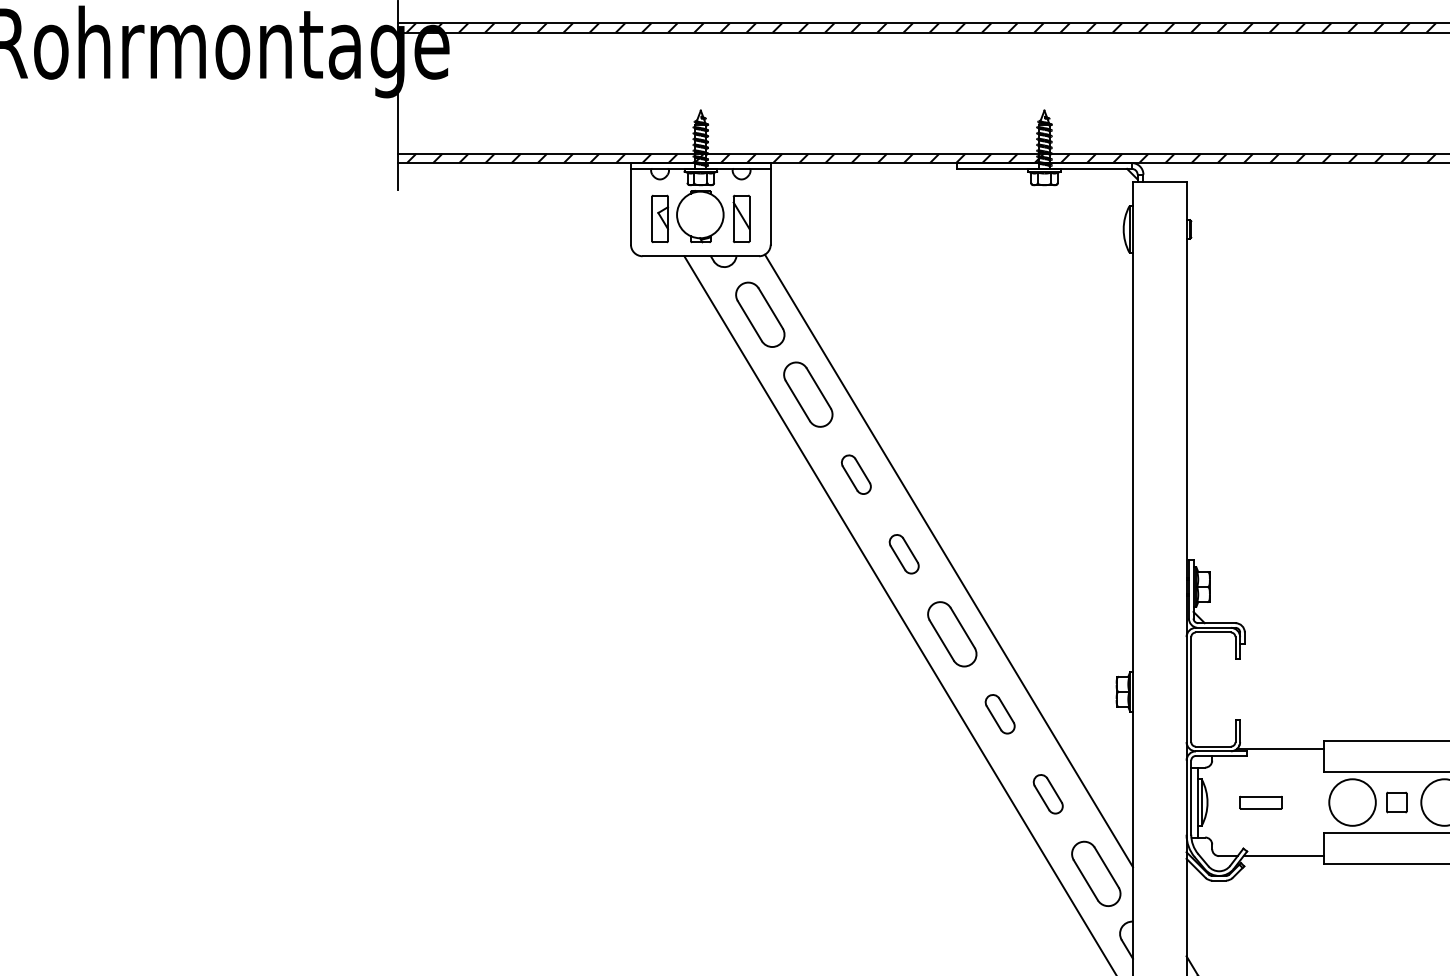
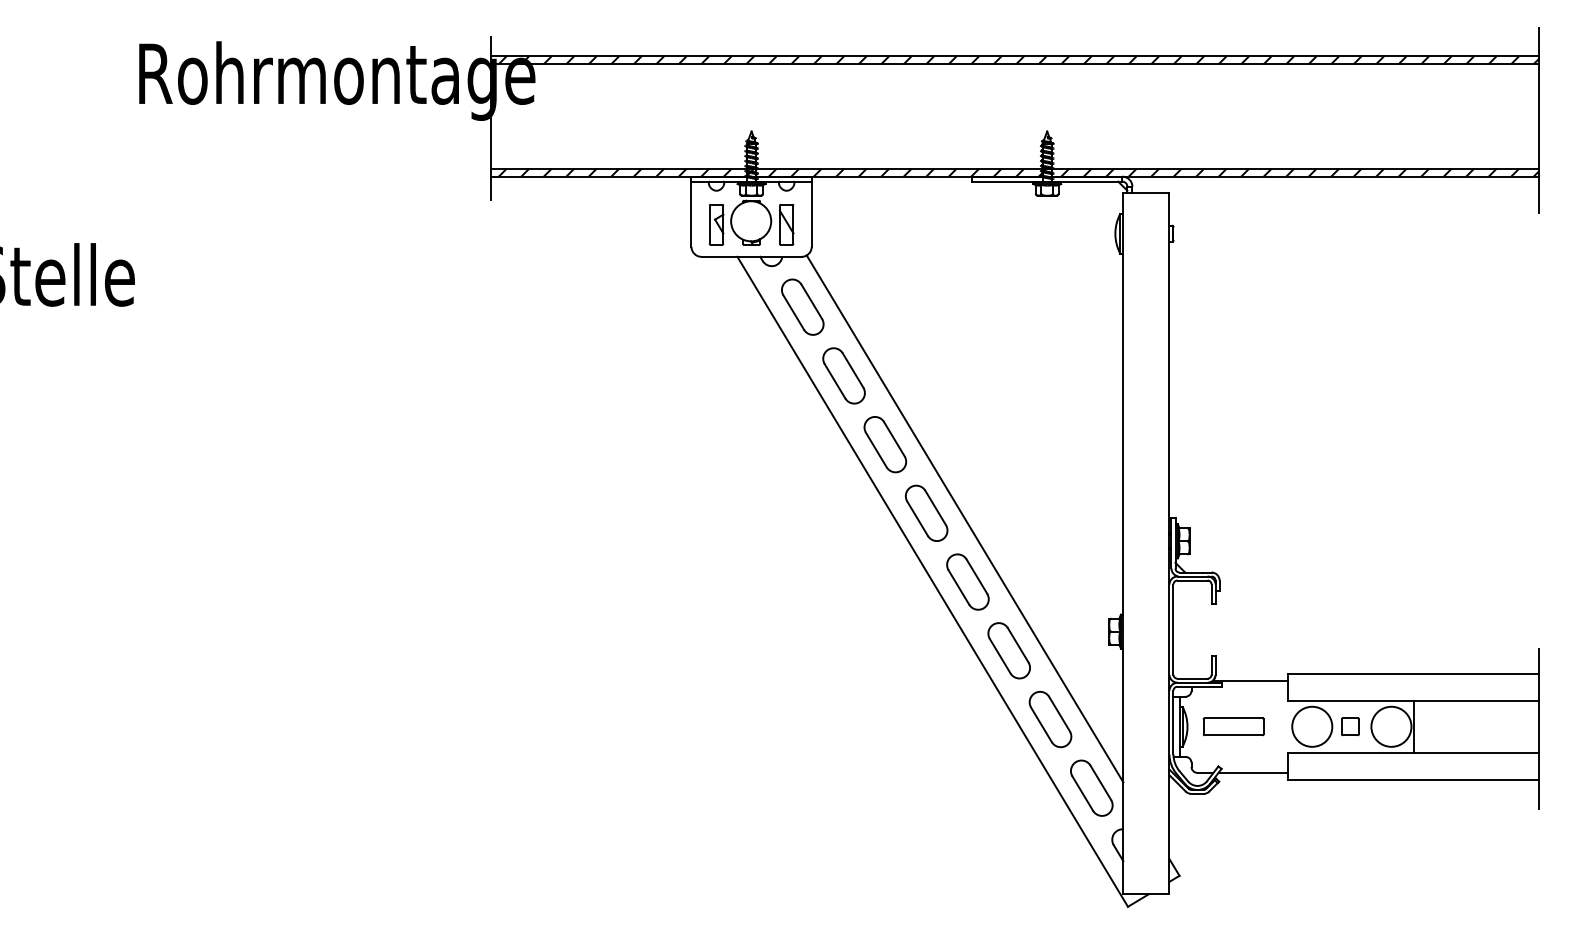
part: (856, 474) -> (885, 444), size x1.67
part: (904, 553) -> (926, 512), size x1.67
part: (999, 713) -> (1008, 650), size x1.67
part: (1048, 794) -> (1050, 719), size x1.67
part: (1260, 802) -> (1233, 726), size x1.67

